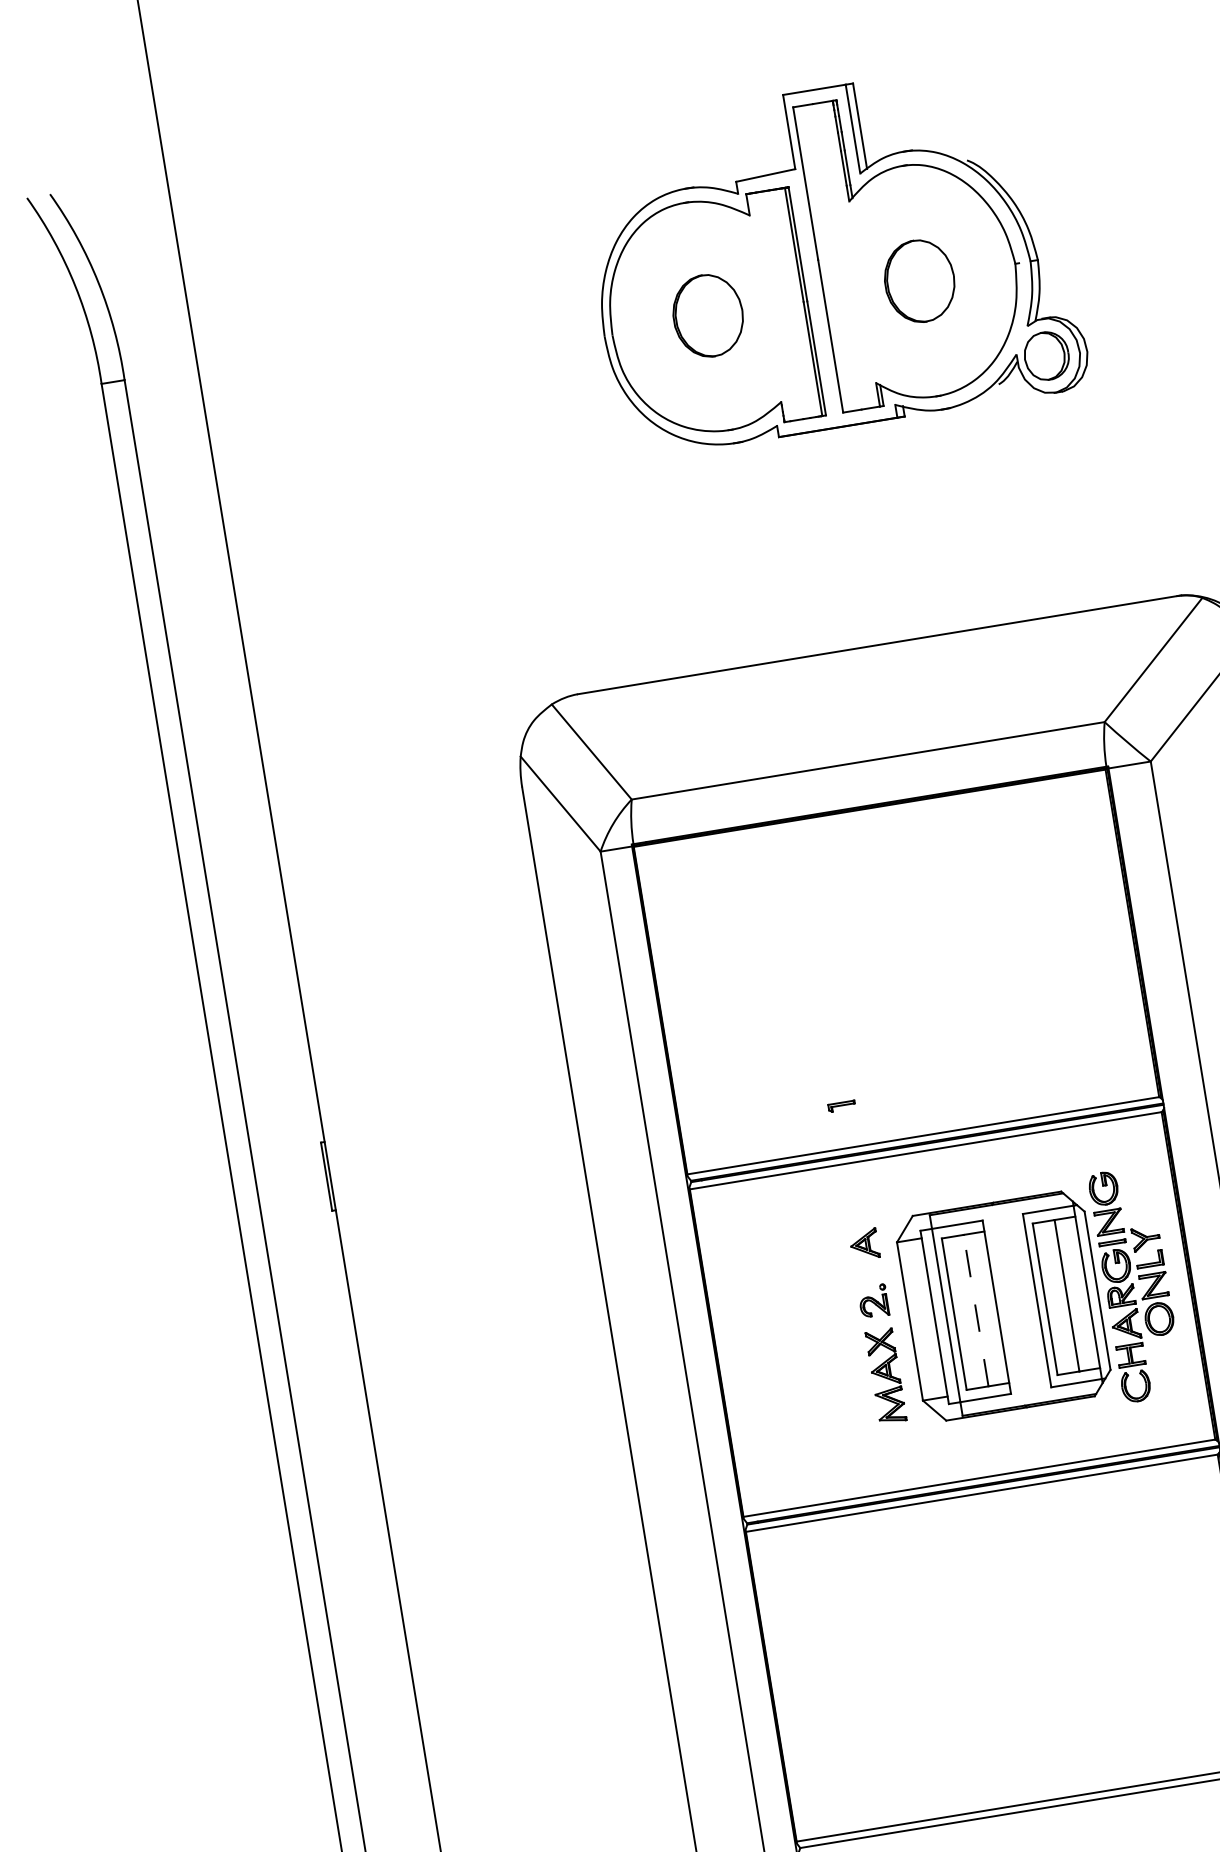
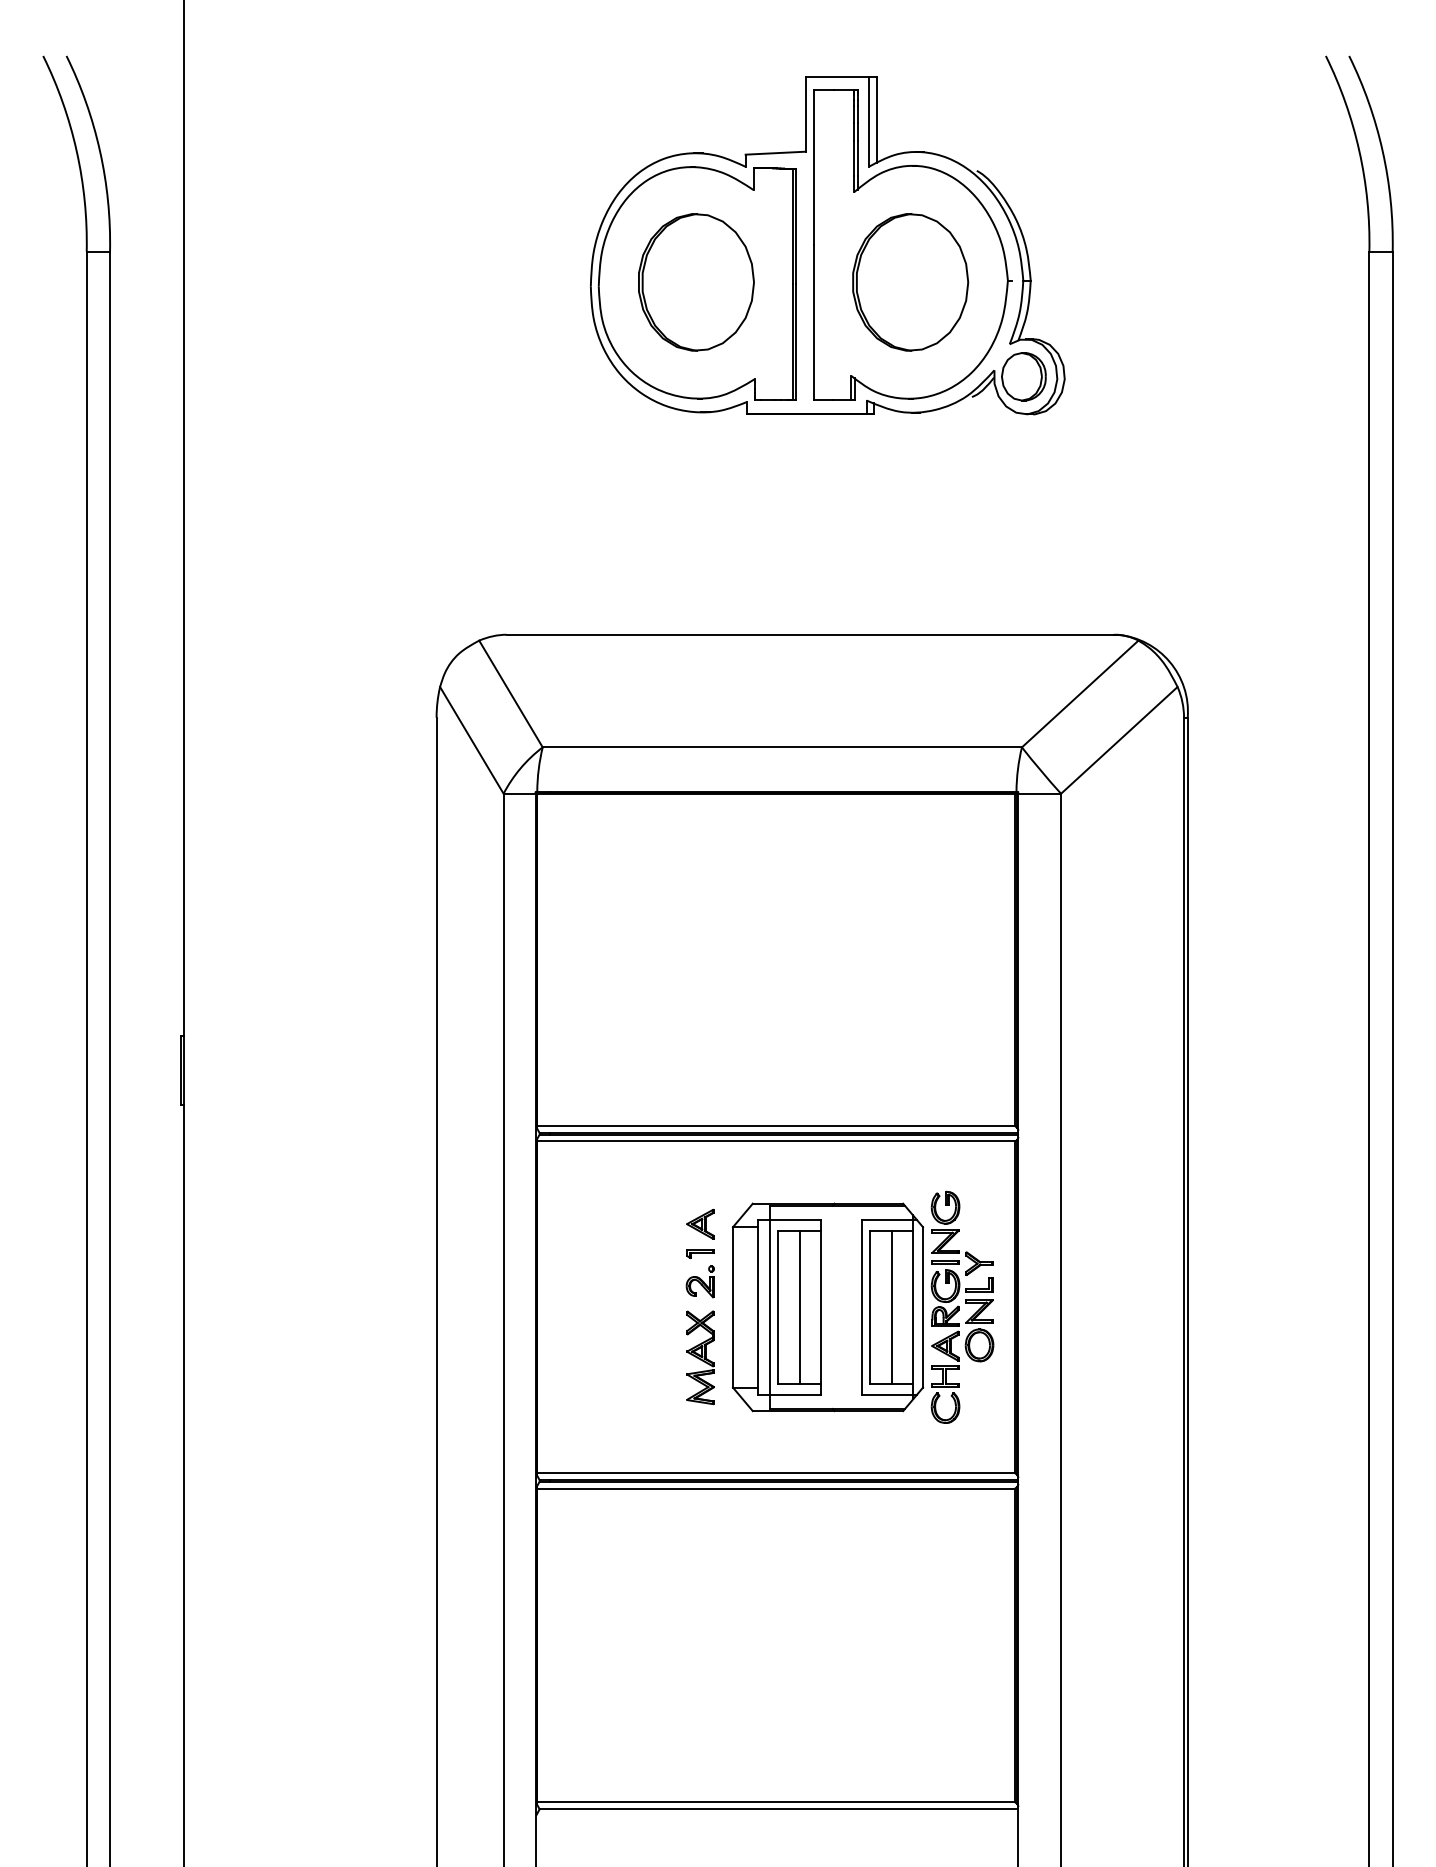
part: (919, 281) -> (910, 282), size x1.67
part: (708, 315) -> (696, 282), size x1.67
part: (841, 1105) -> (700, 1253), moved
line: (975, 1310) -> (799, 1307), dashed -> solid

